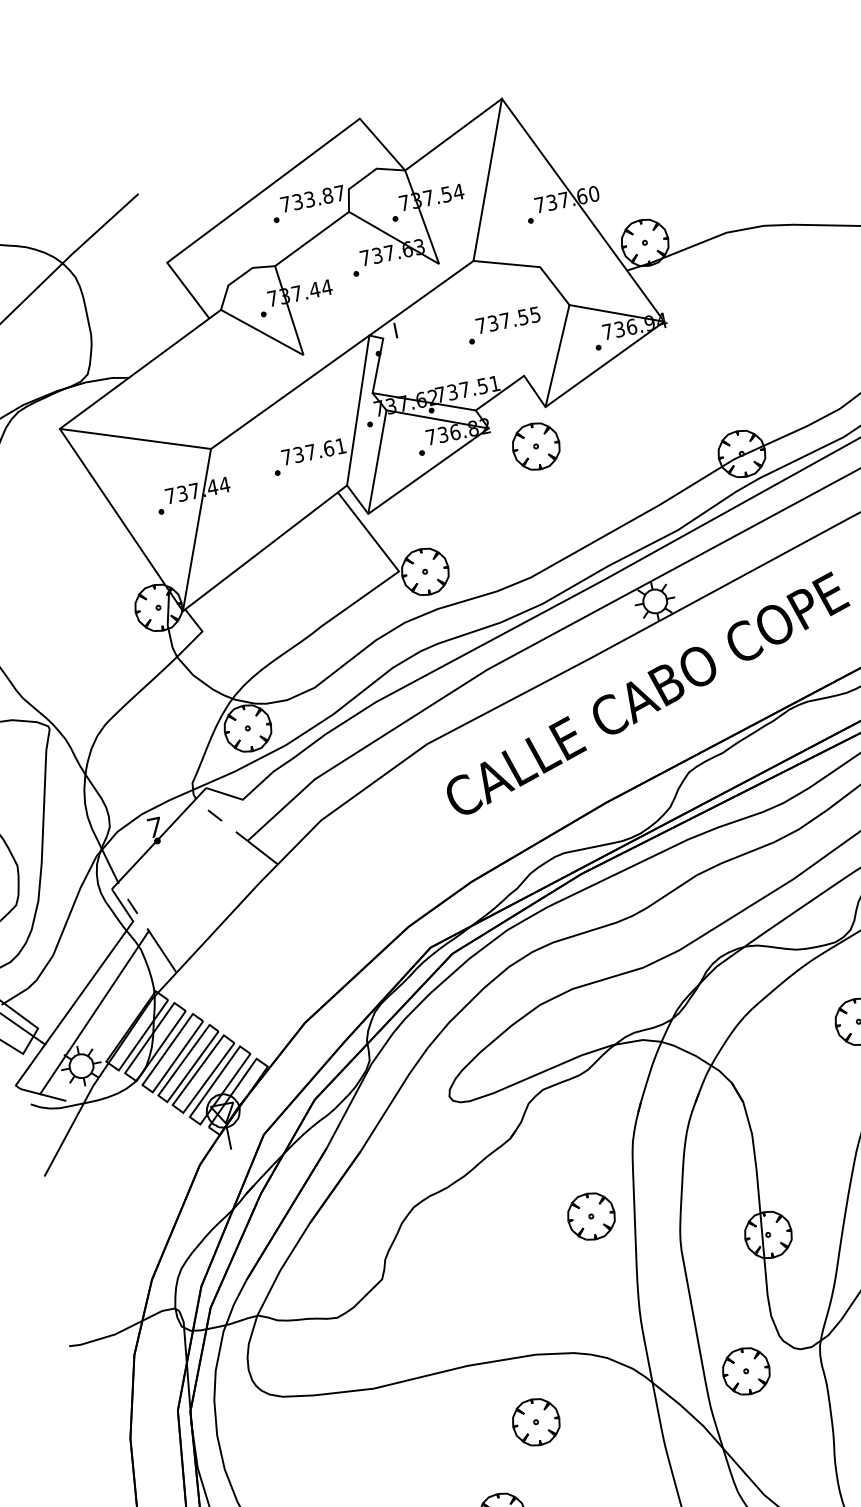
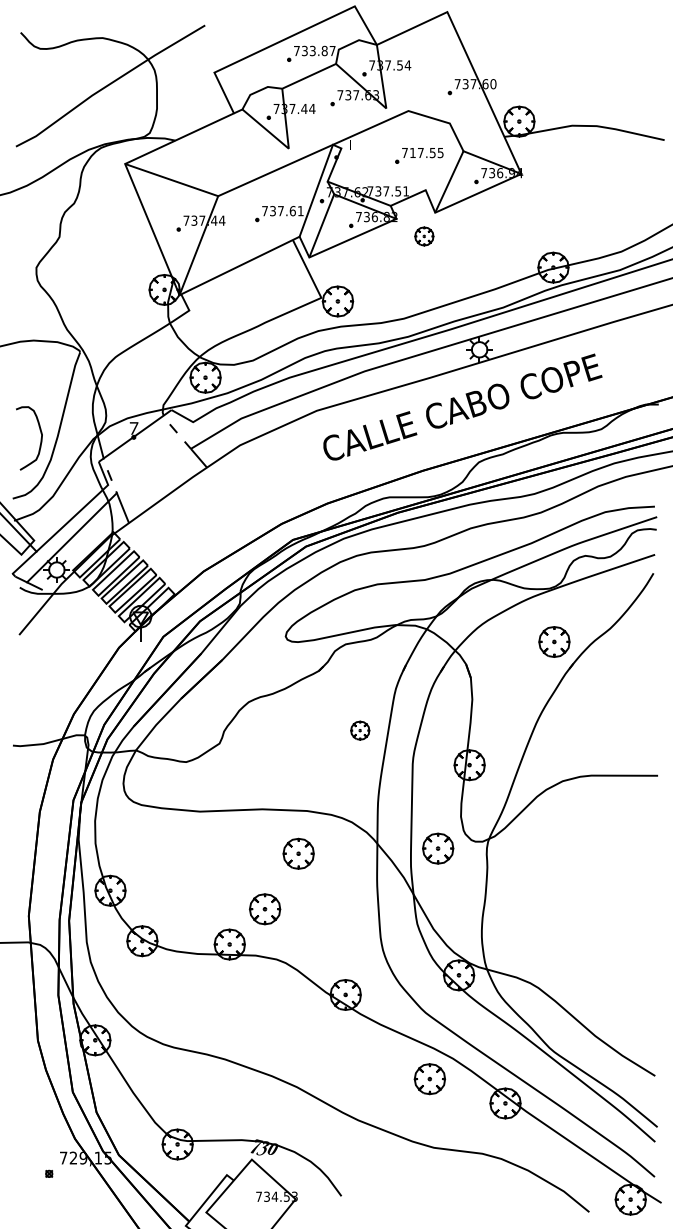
line: (487, 179) -> (427, 61), removed
text: (492, 322) -> (412, 152), 737.55 -> 717.55
part: (536, 446) -> (424, 236), size x0.6
part: (591, 1216) -> (360, 730), size x0.6

